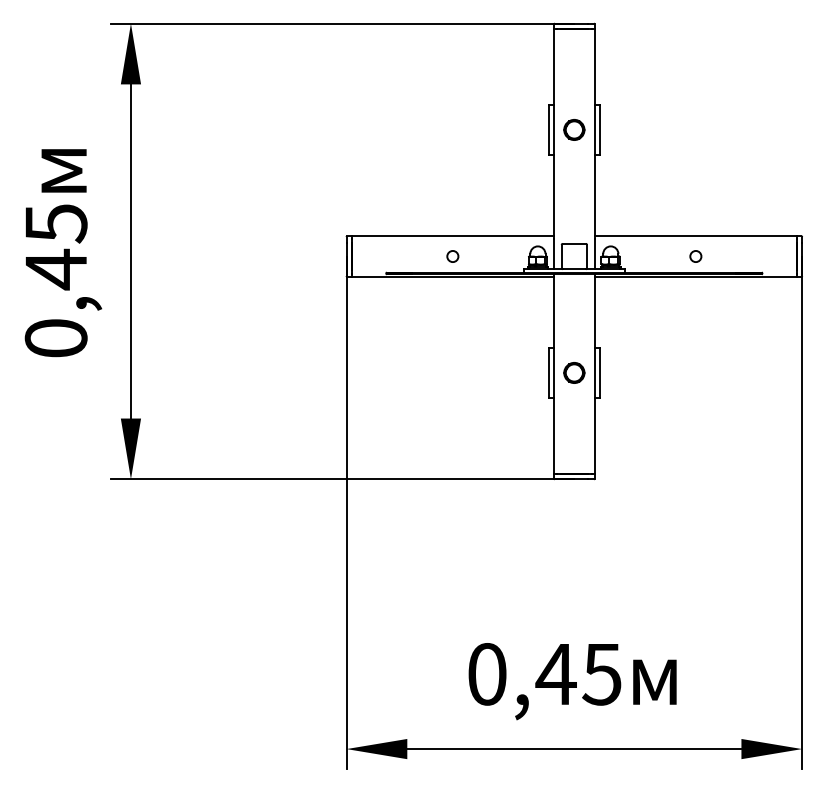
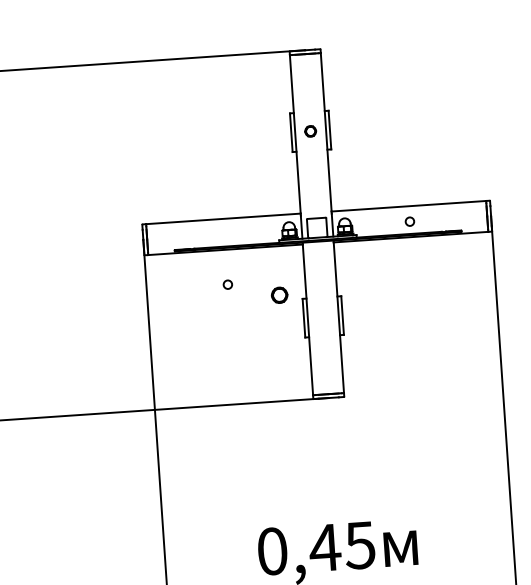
circle: (574, 129) -> (310, 131), size x0.7
circle: (452, 256) -> (227, 284), moved
circle: (574, 372) -> (279, 294), moved

